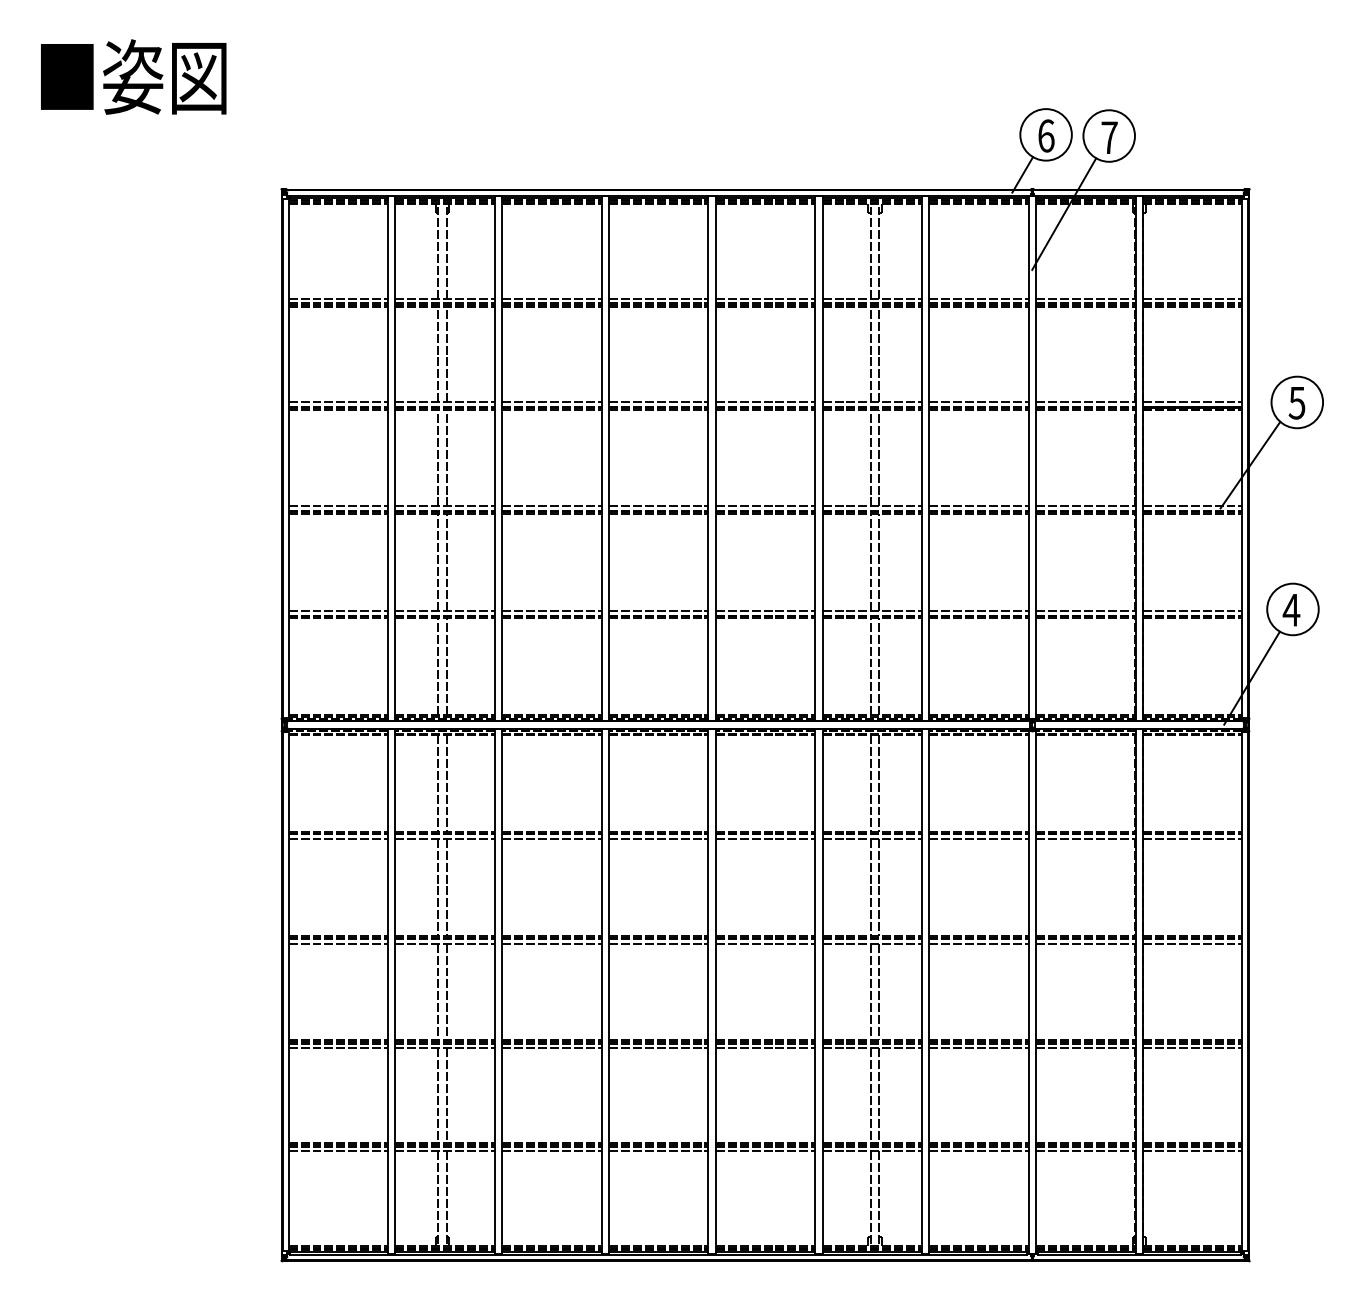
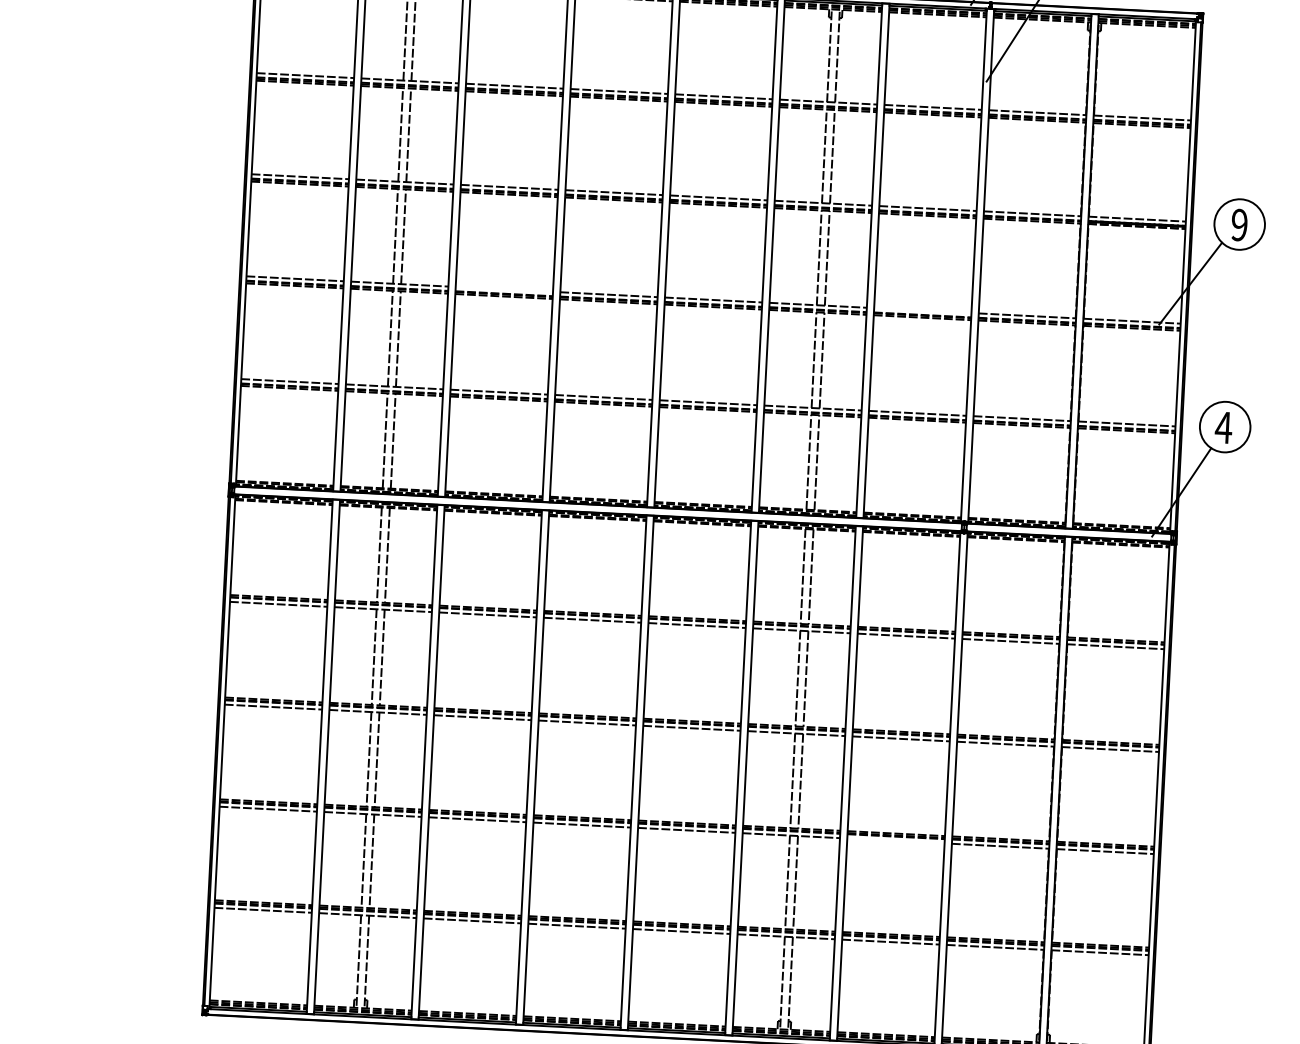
text: (1296, 402) -> (1238, 224), 5 -> 9
line: (551, 506) -> (503, 289), removed
line: (978, 506) -> (922, 310), removed
line: (978, 1047) -> (895, 840), removed

